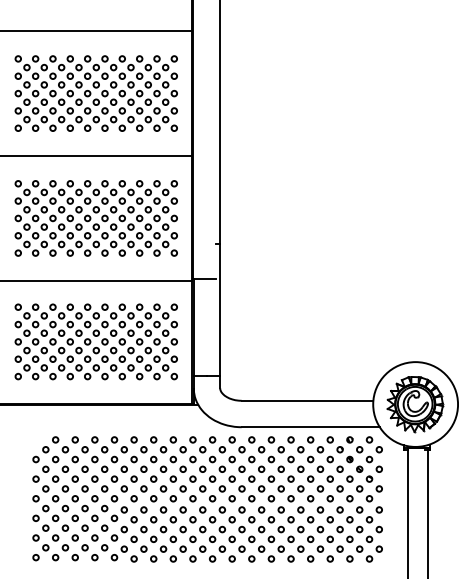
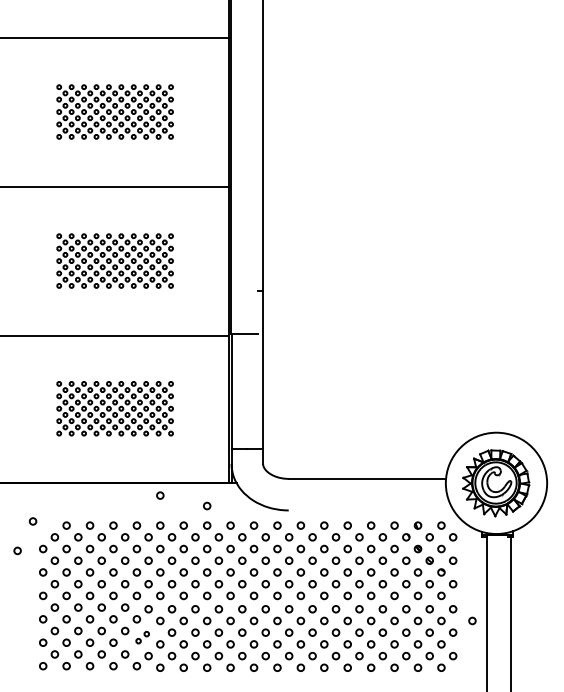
part: (95, 93) -> (114, 111), size x0.6
part: (95, 217) -> (114, 260), size x0.6
part: (95, 341) -> (114, 408), size x0.6
circle: (134, 414) -> (160, 495), added
circle: (173, 423) -> (207, 505), added
line: (310, 427) -> (370, 510), removed
circle: (27, 436) -> (32, 521), added
circle: (14, 460) -> (17, 550), added
circle: (395, 519) -> (472, 620), added
part: (119, 533) -> (142, 637), size x0.7

